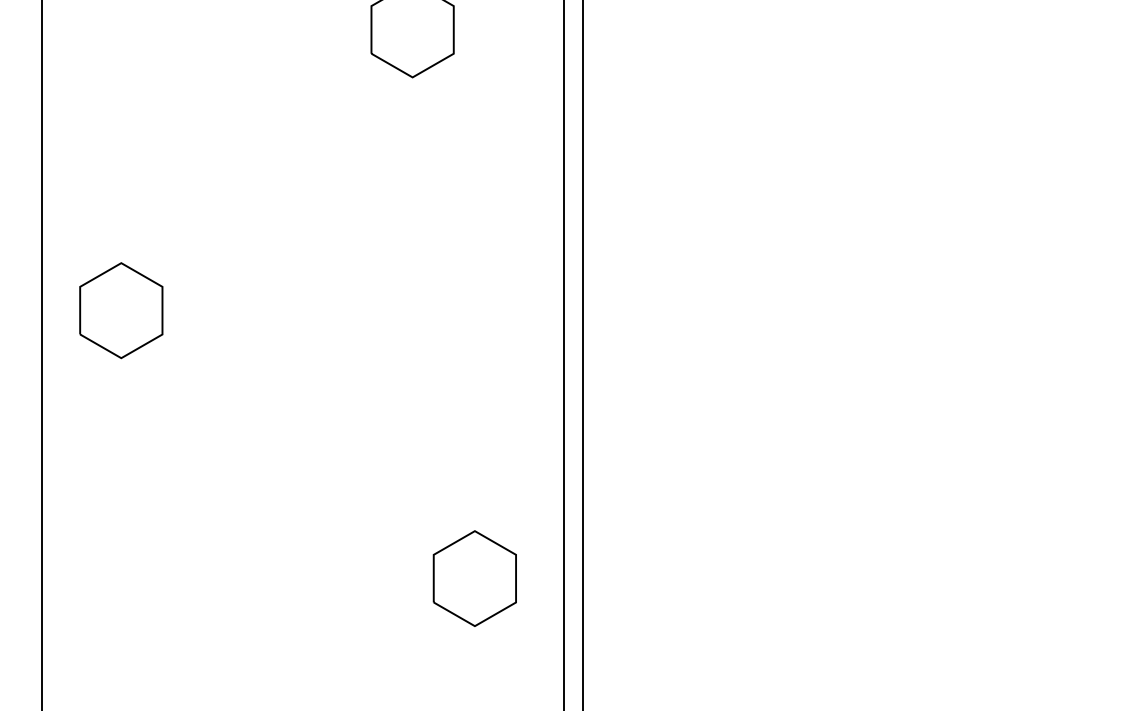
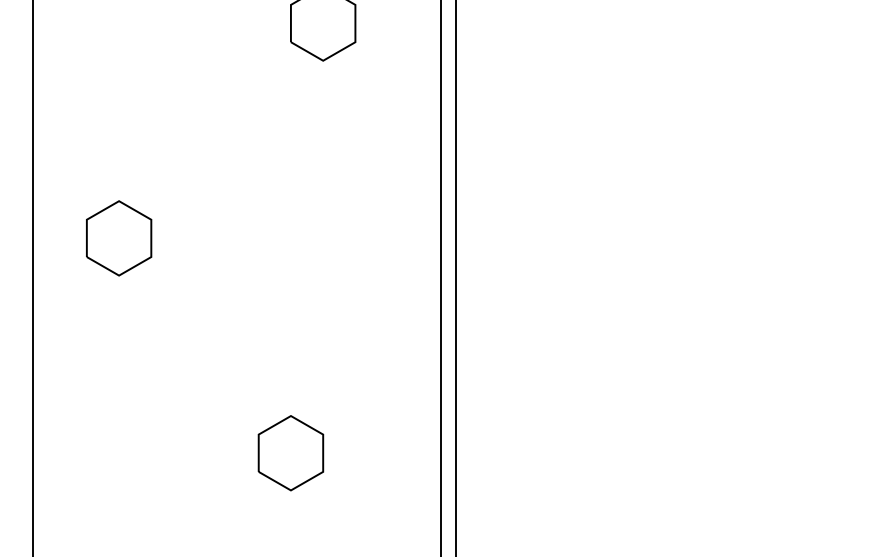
part: (121, 310) -> (119, 238), moved
part: (474, 578) -> (290, 453), moved

